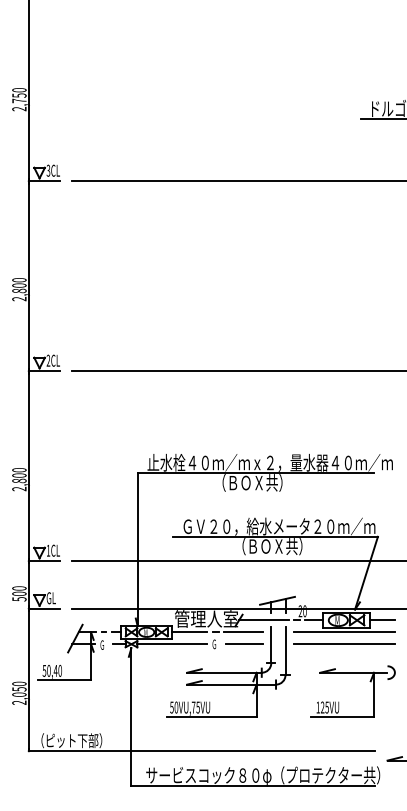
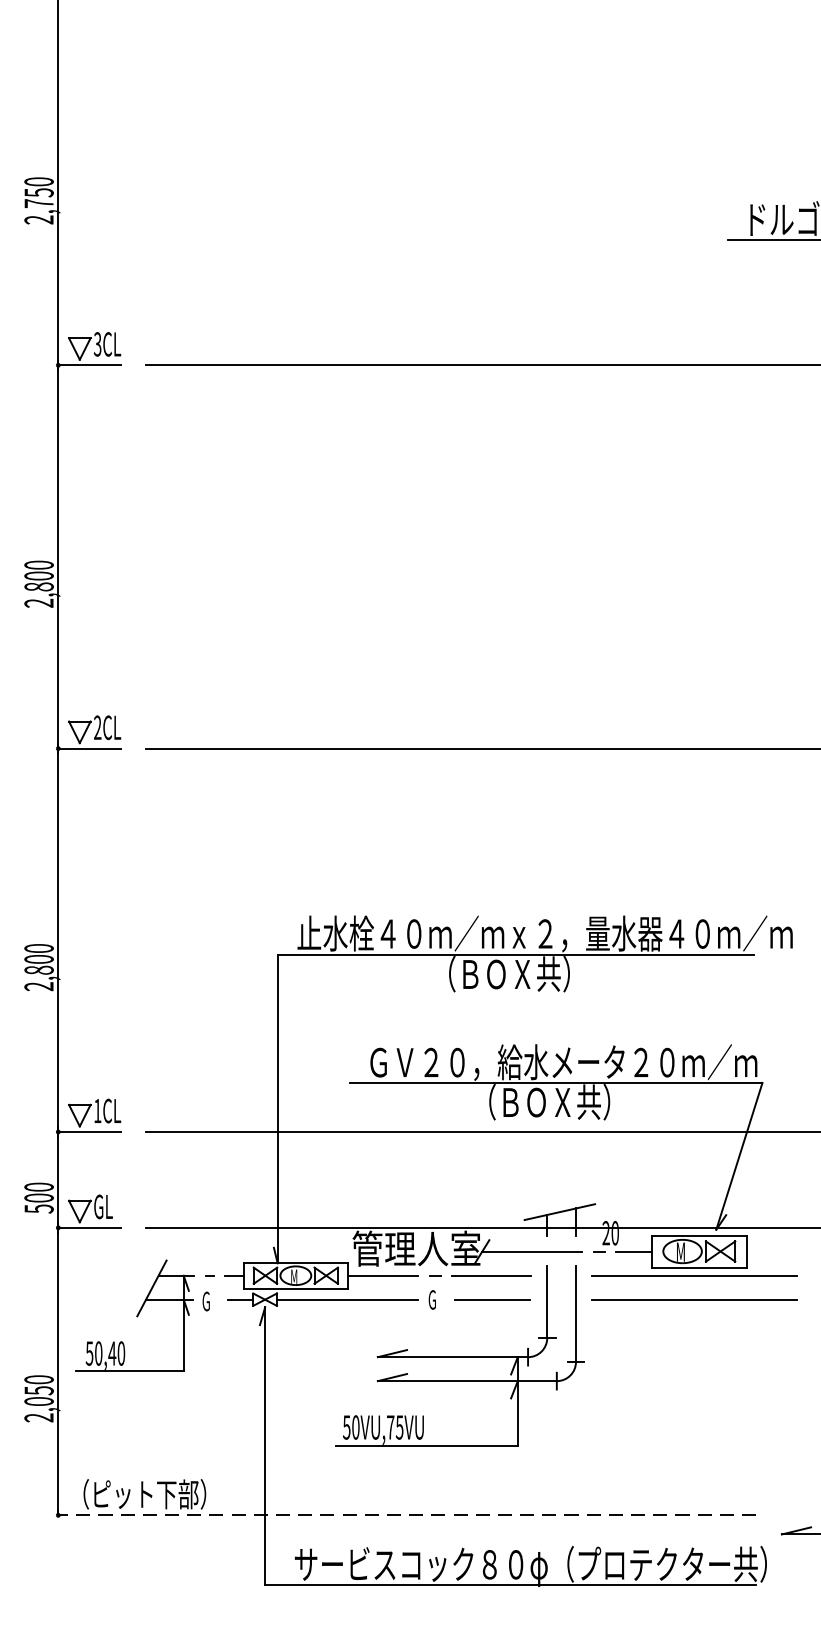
line: (382, 620) -> (771, 1251), removed
part: (339, 702) -> (684, 1417), removed
line: (201, 751) -> (406, 1516), solid -> dashed

